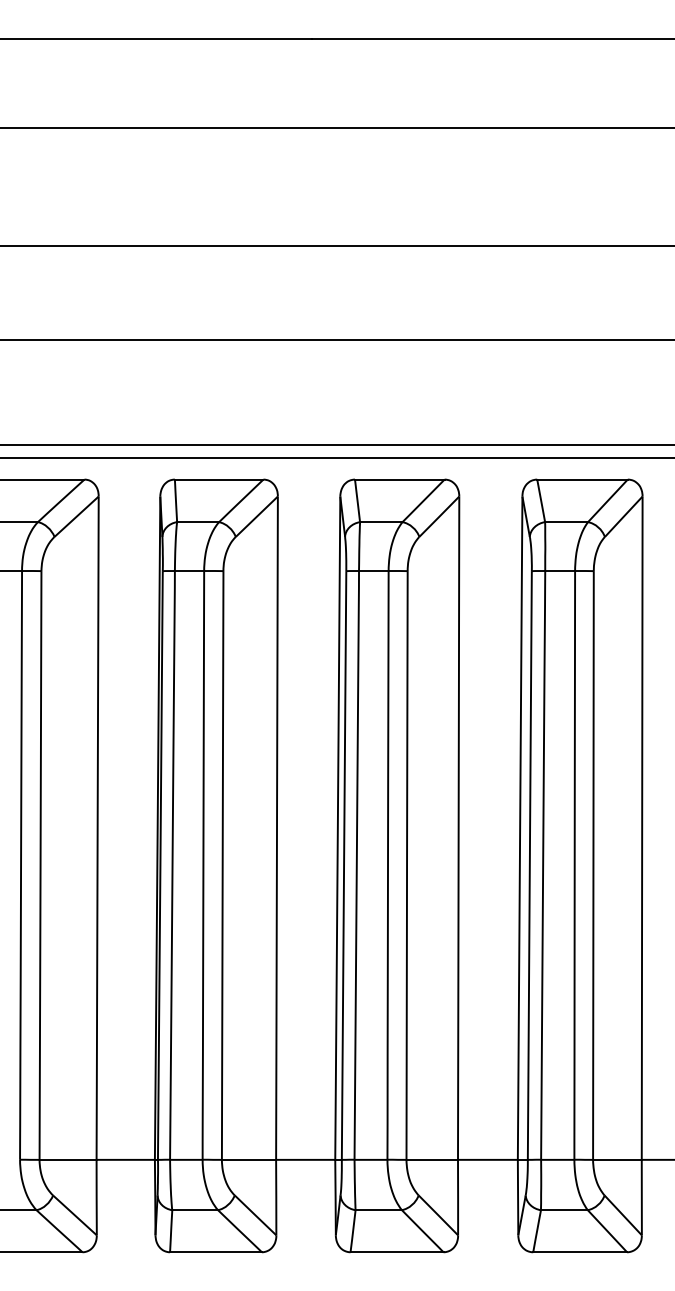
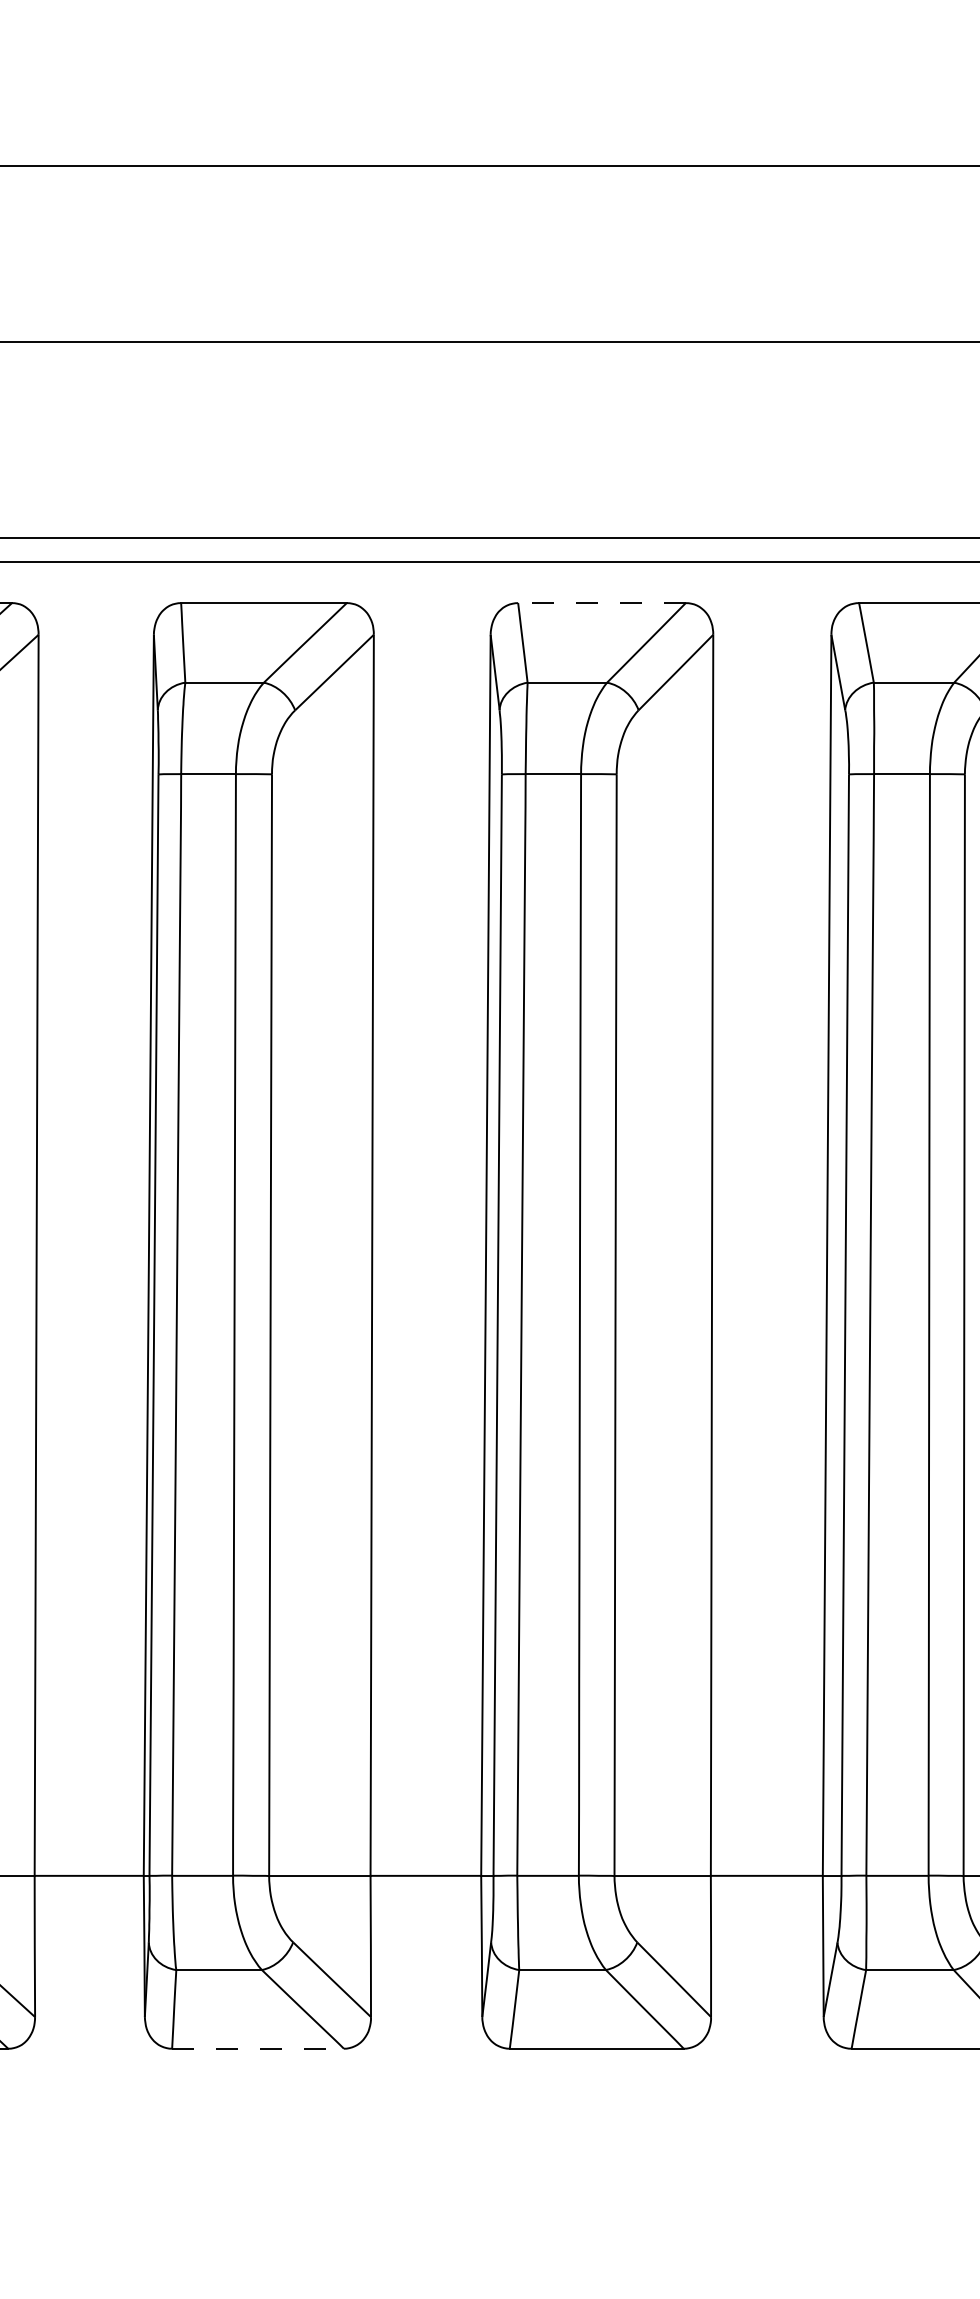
line: (399, 479) -> (601, 602), solid -> dashed
line: (215, 1252) -> (257, 2049), solid -> dashed

